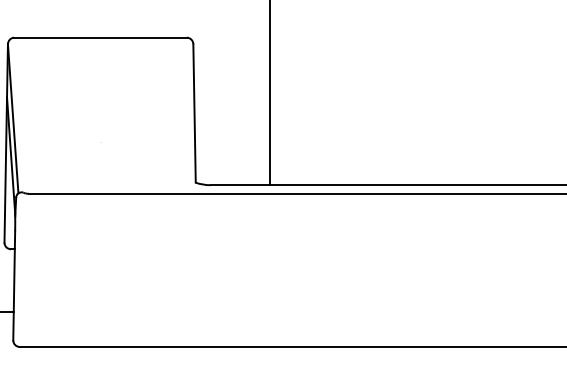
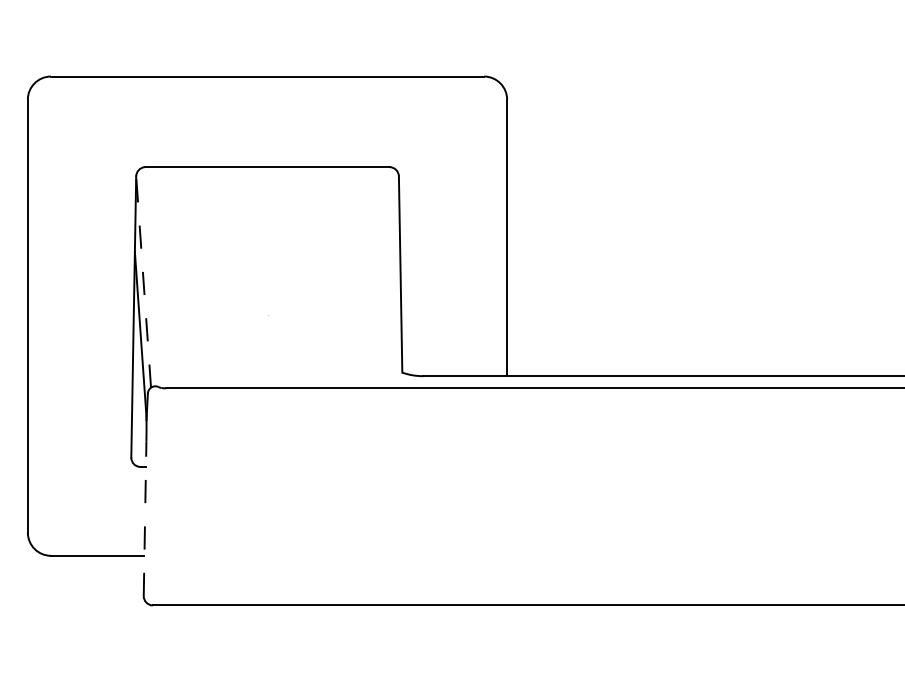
line: (13, 119) -> (143, 282), solid -> dashed
line: (14, 285) -> (145, 518), solid -> dashed

